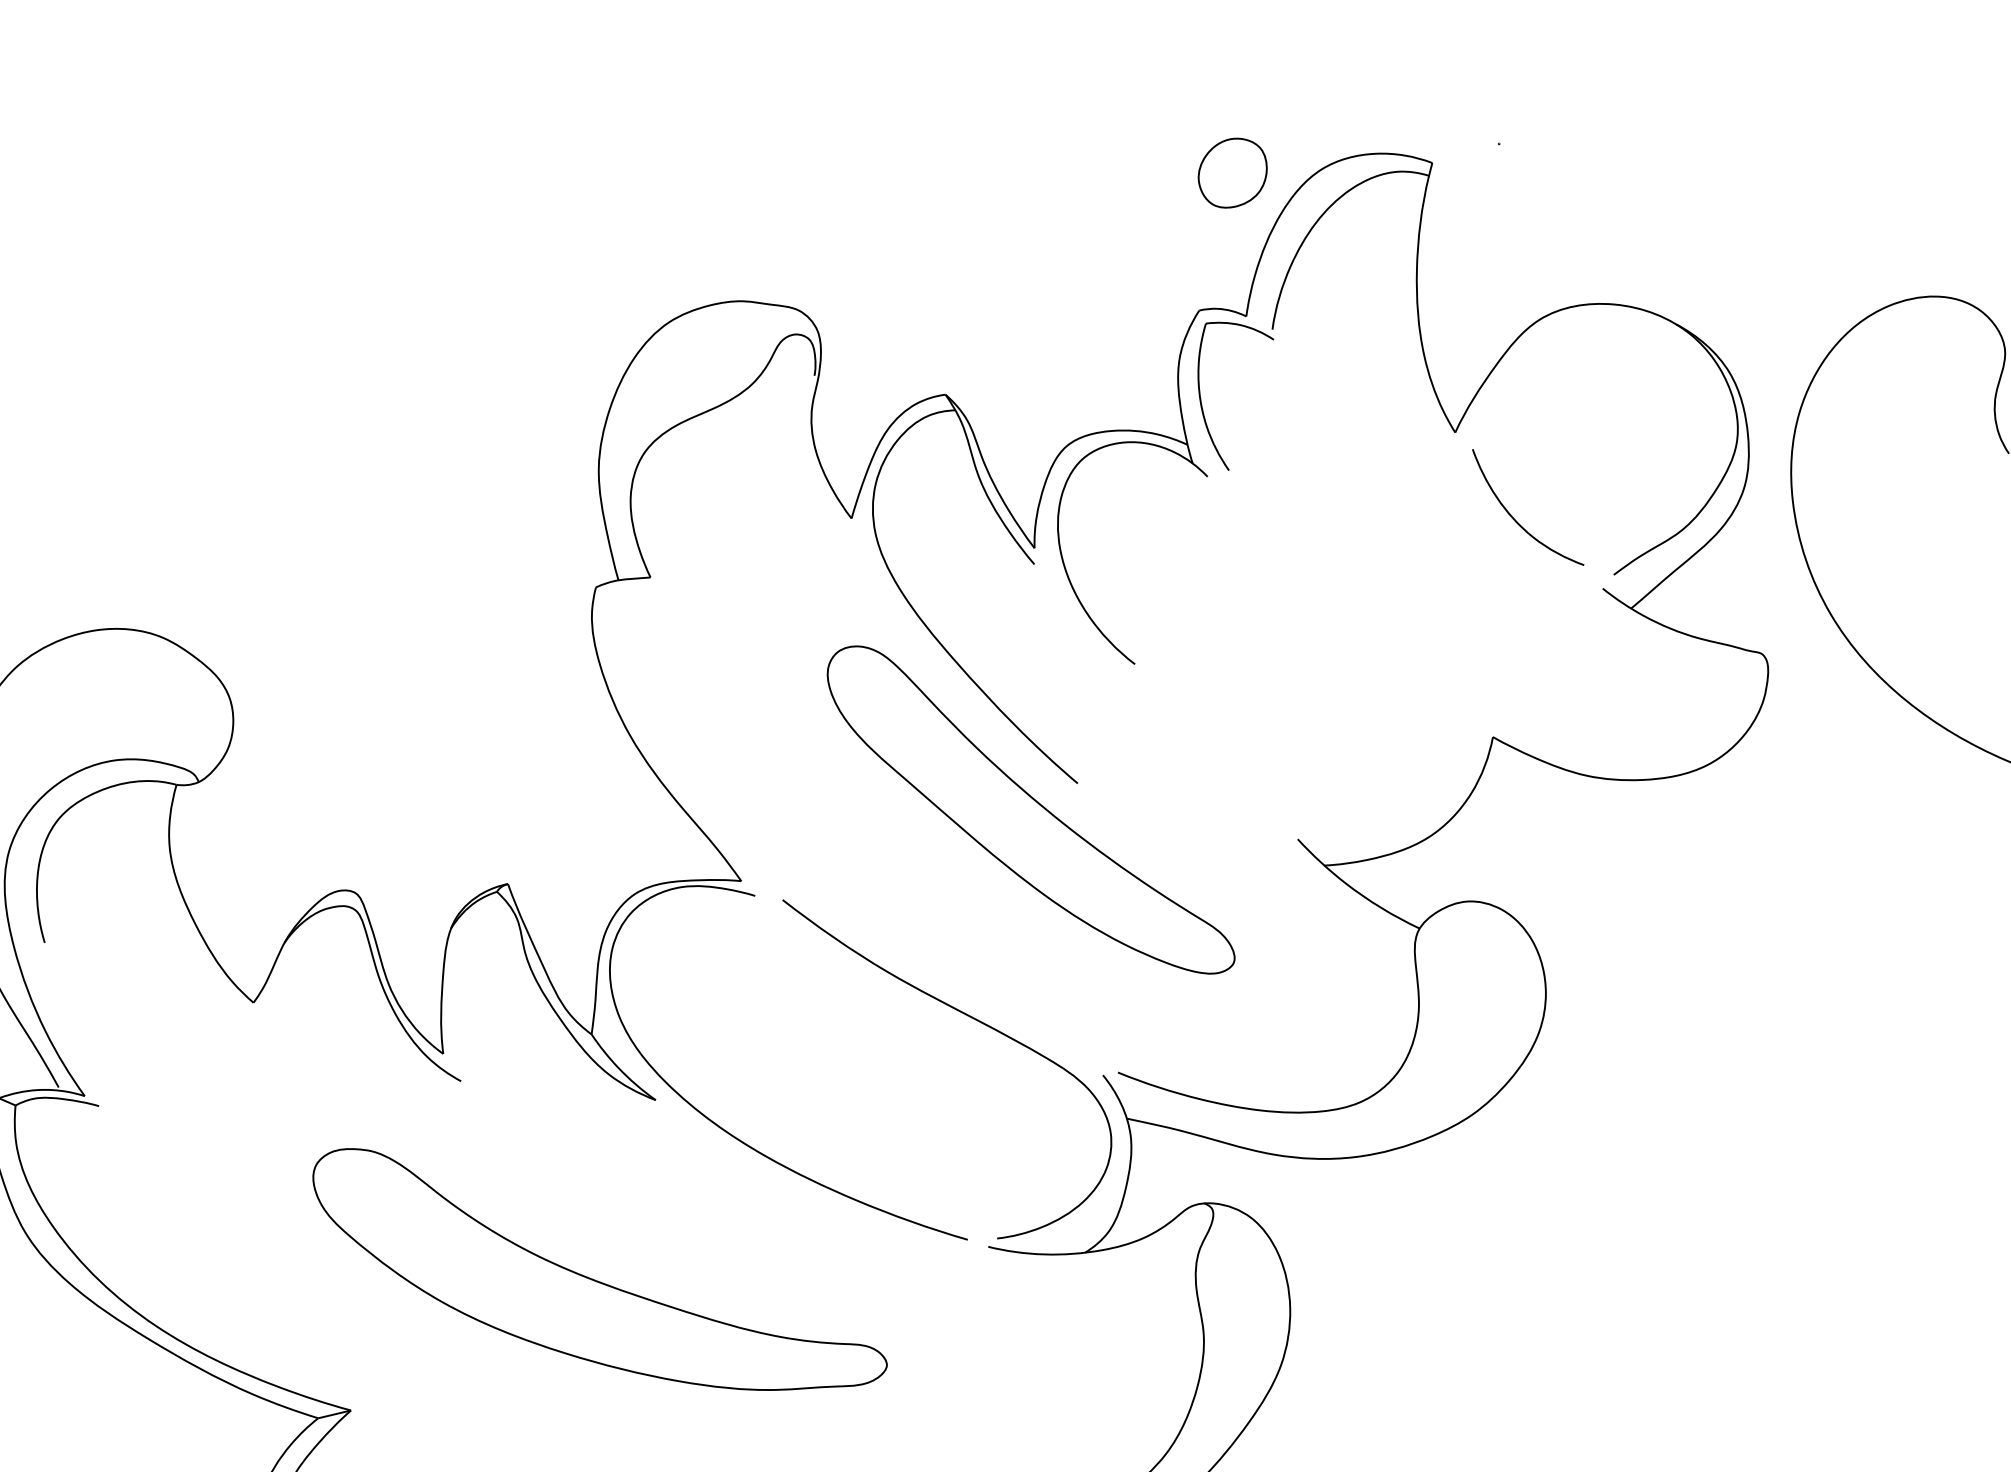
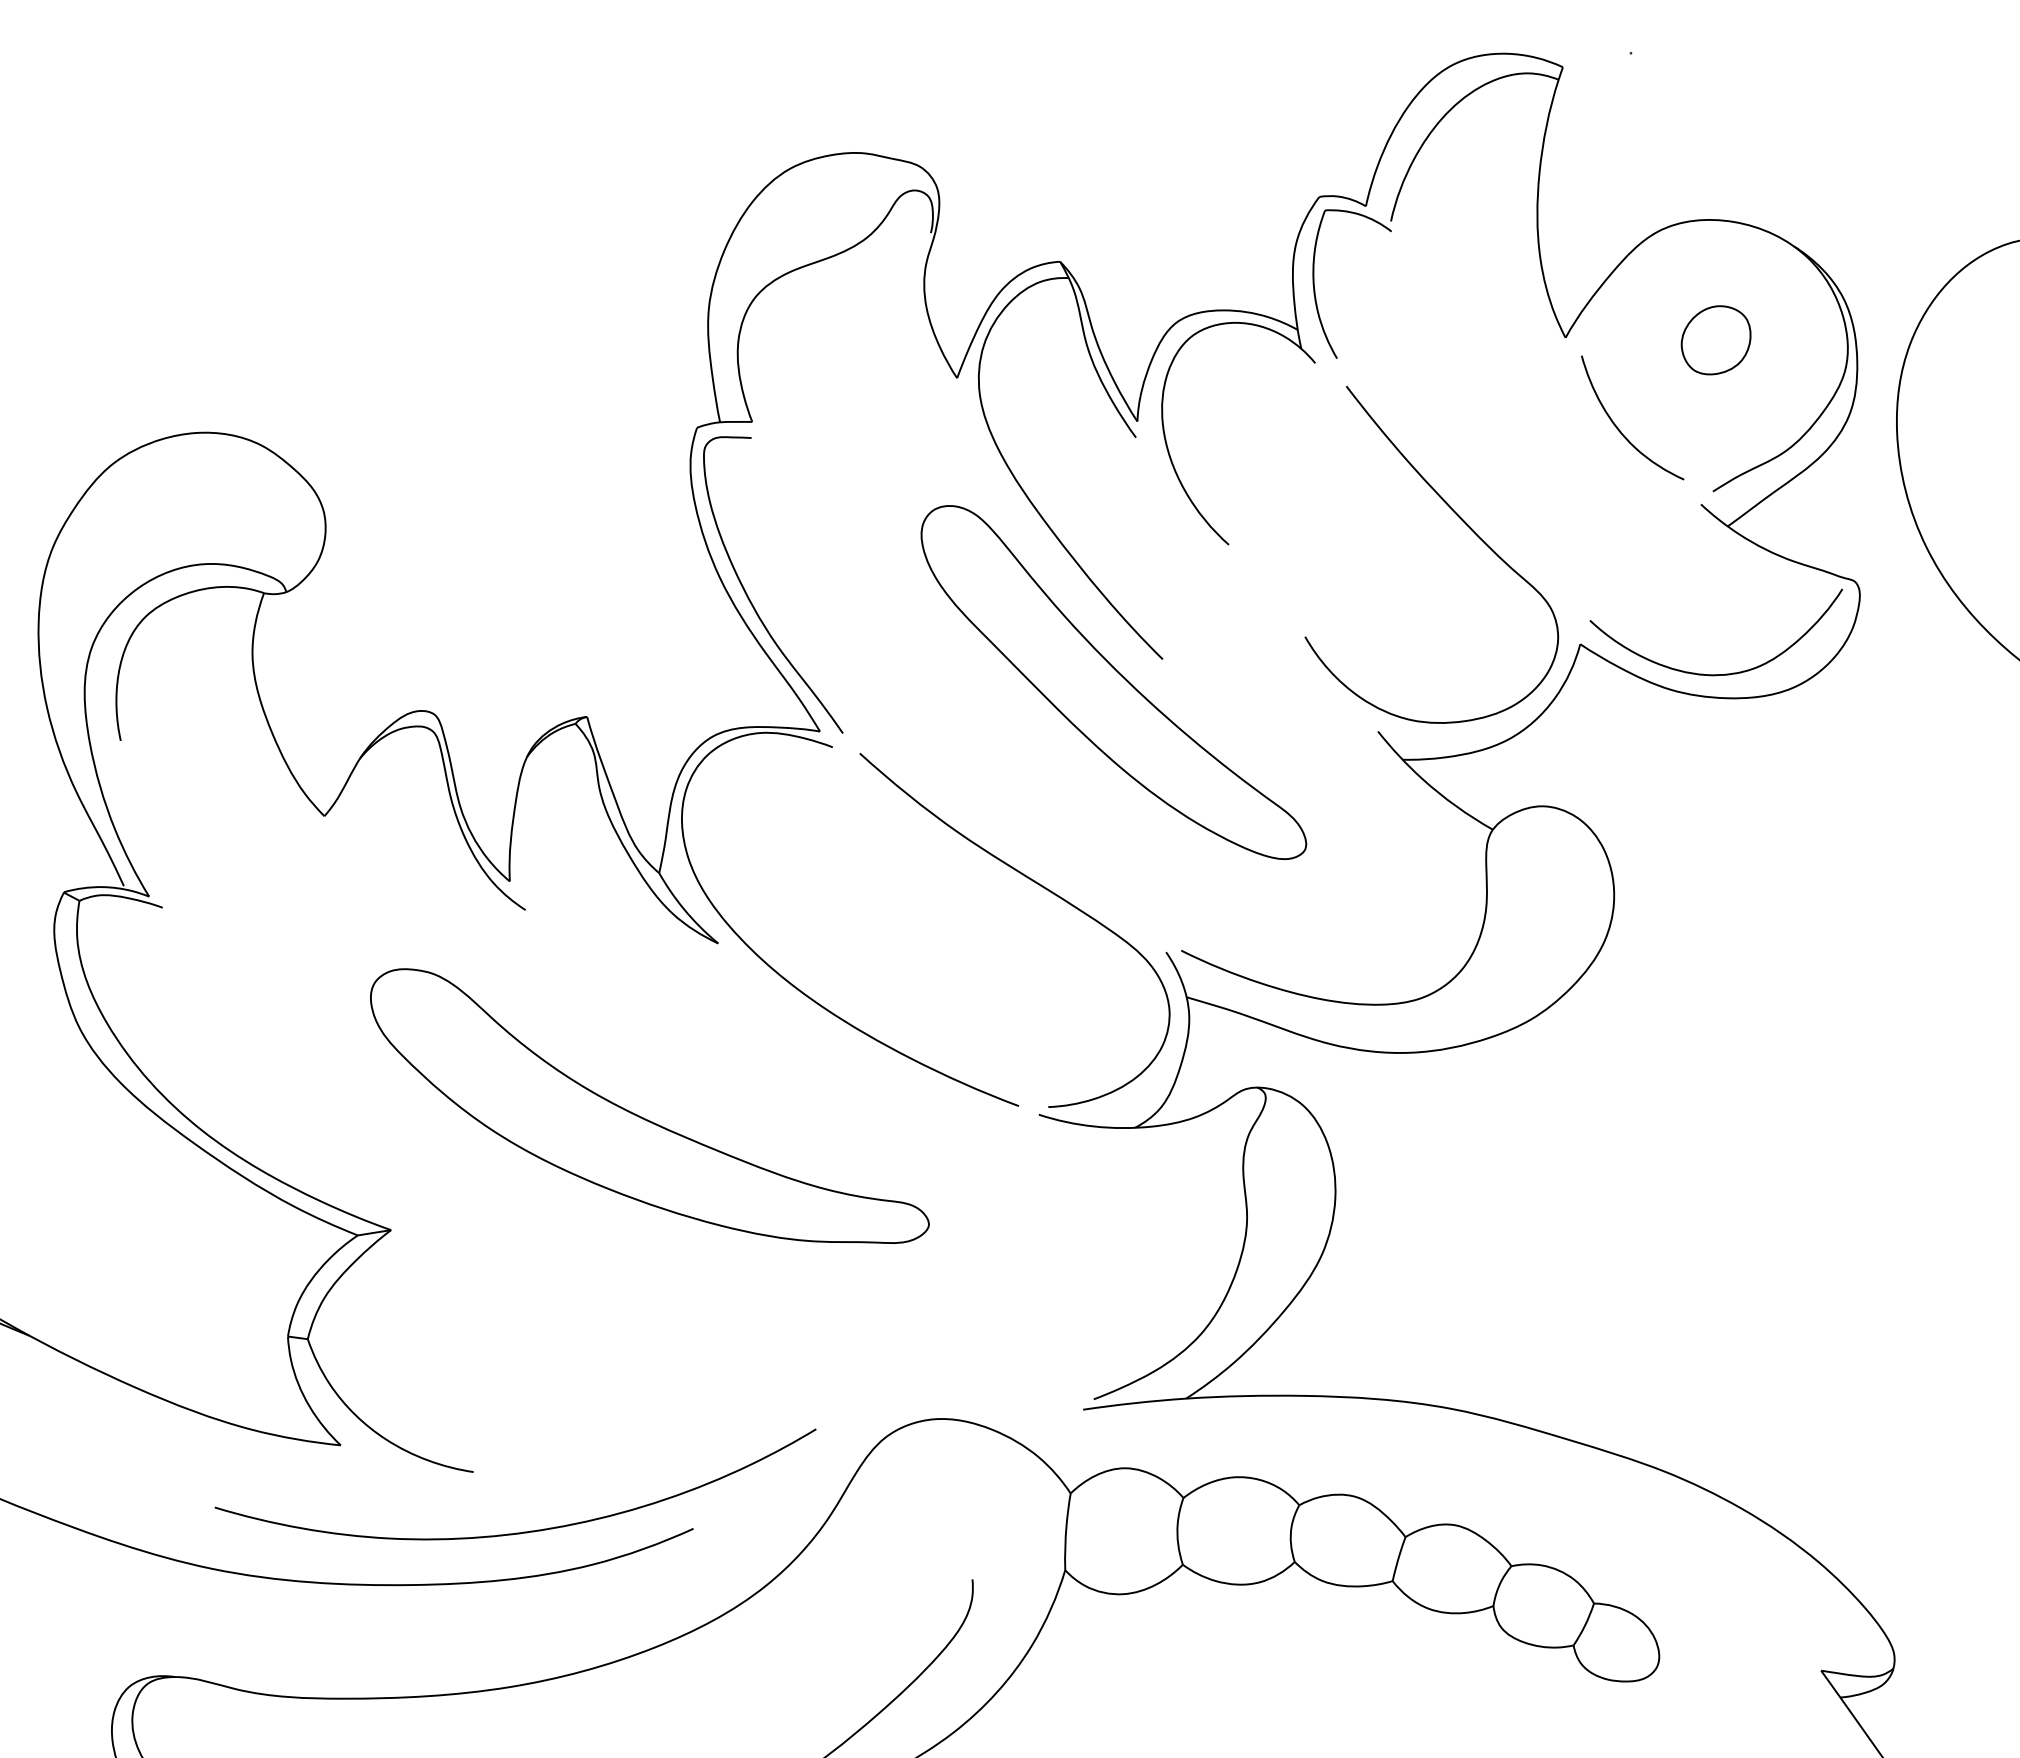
part: (1232, 173) -> (1715, 340), moved
curve: (1367, 624) -> (1463, 522), added
curve: (660, 752) -> (749, 597), added
curve: (1639, 755) -> (1725, 673), added

